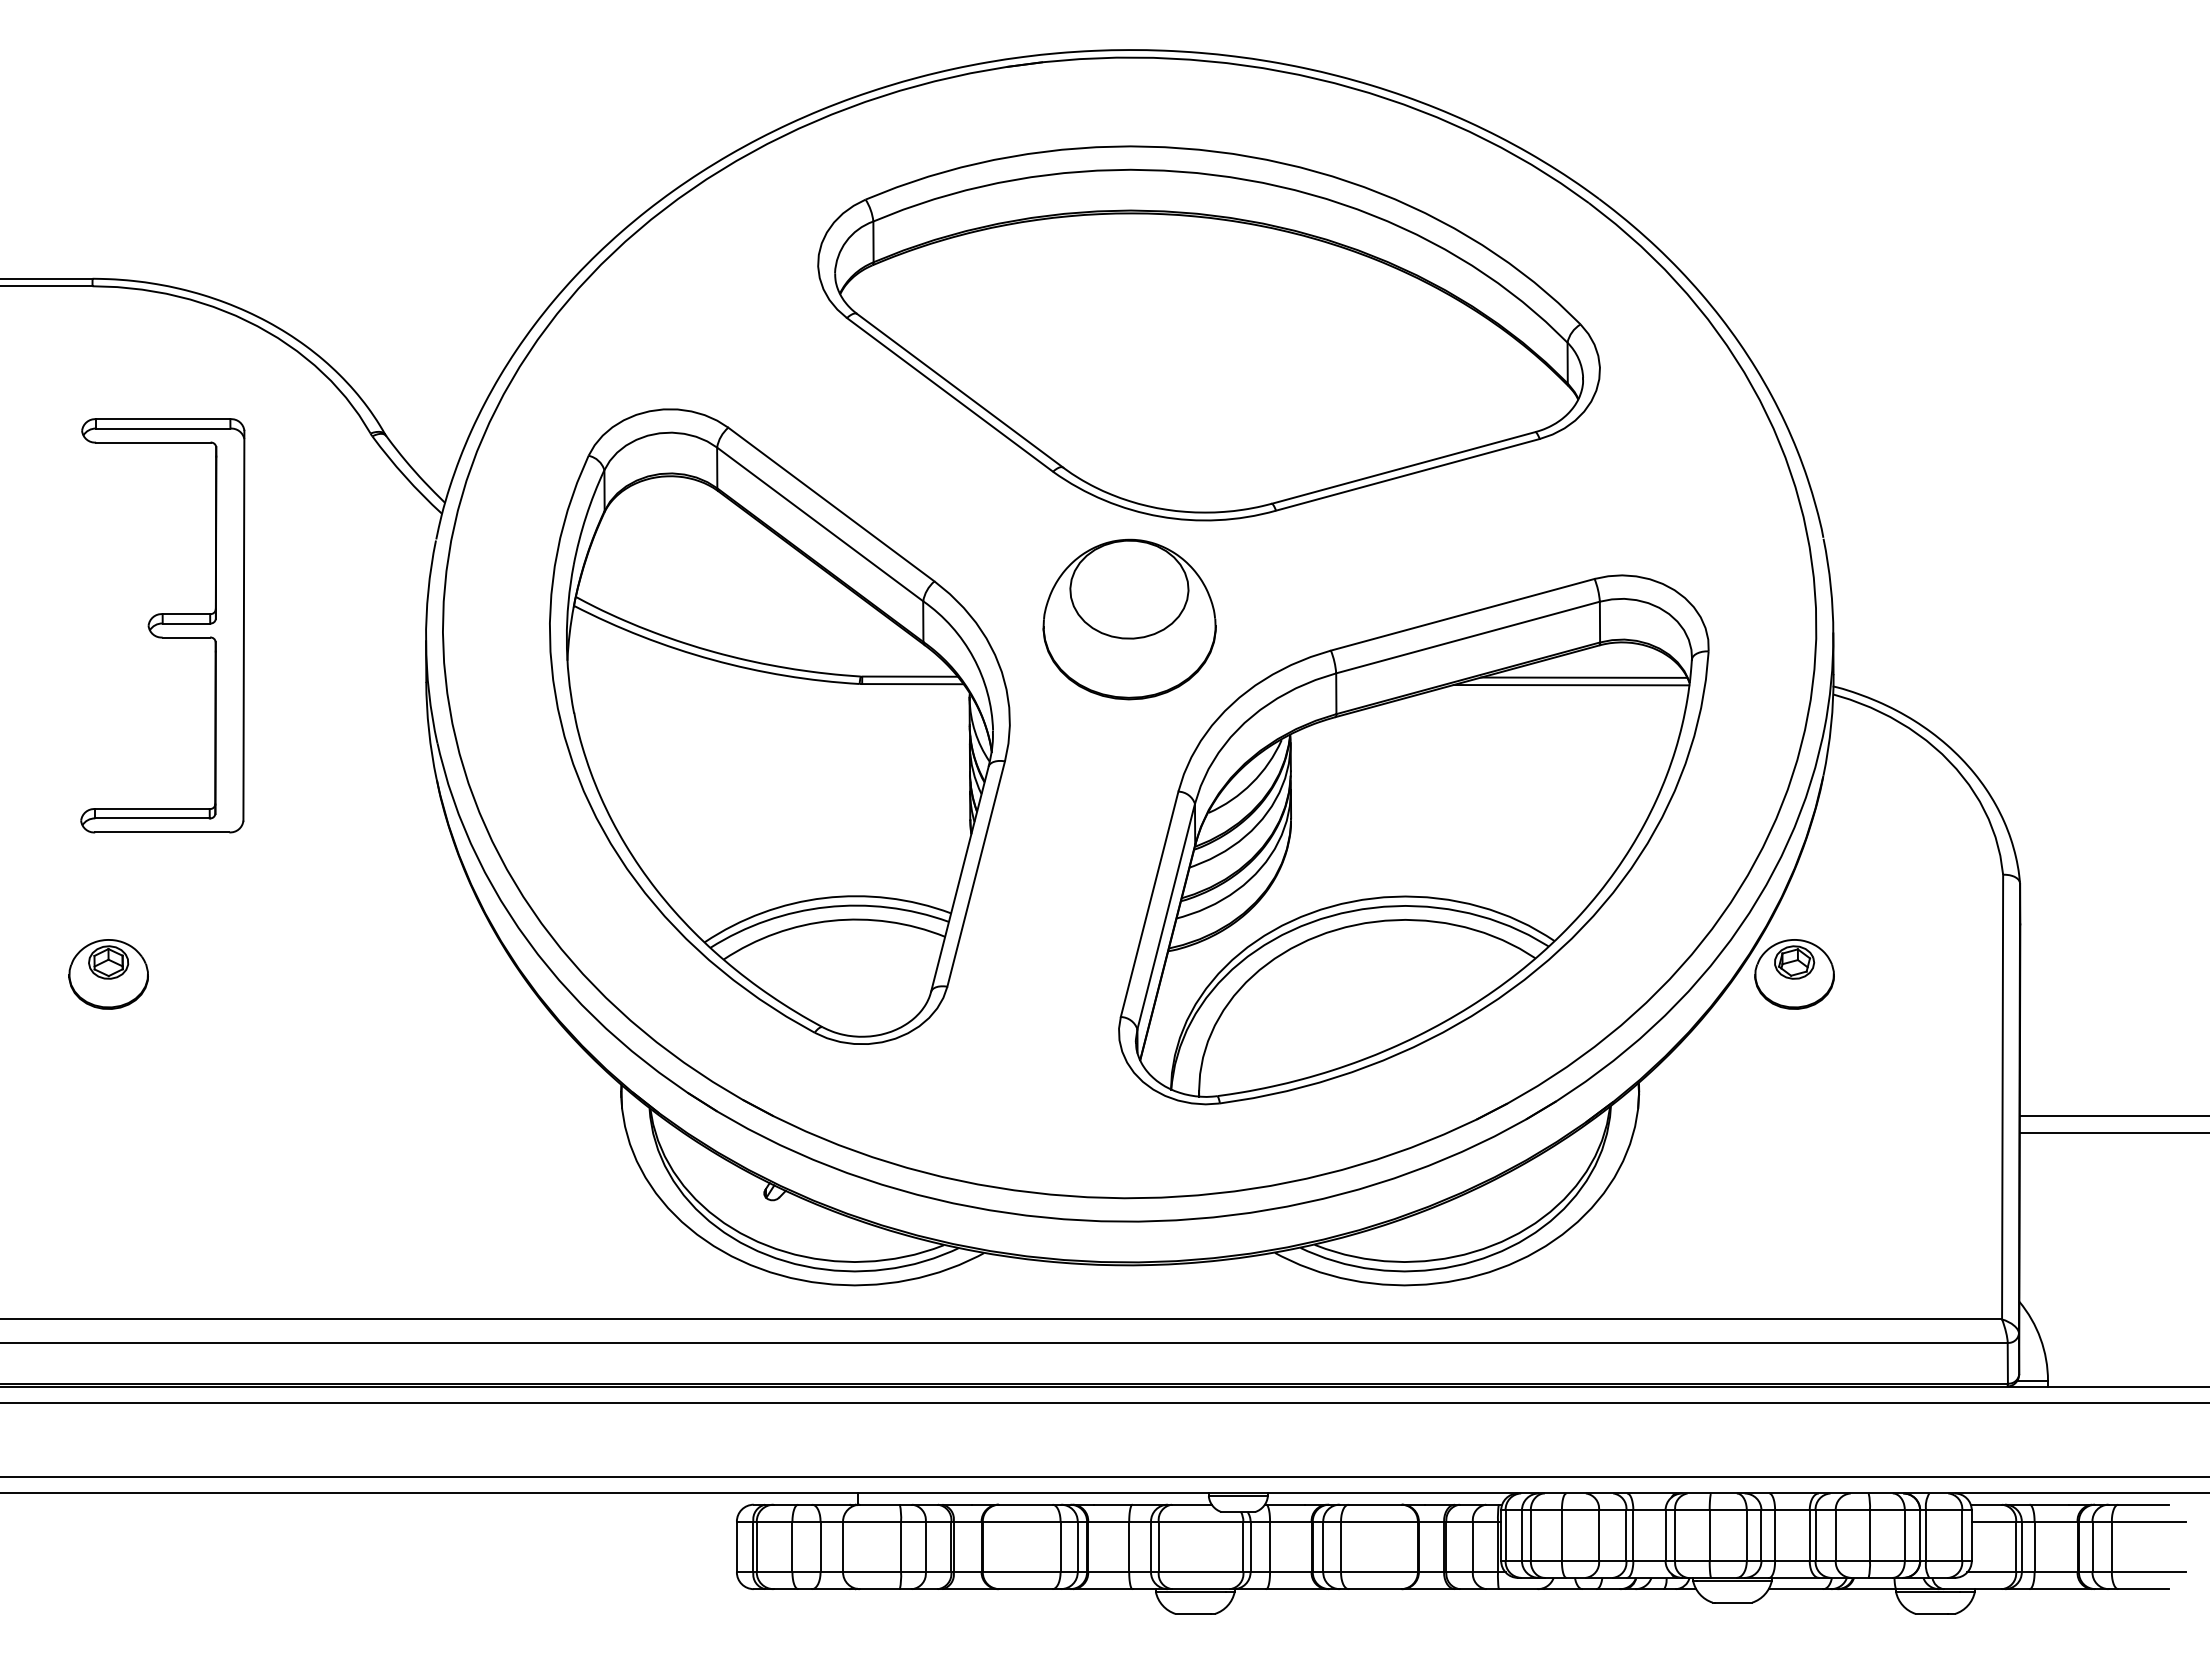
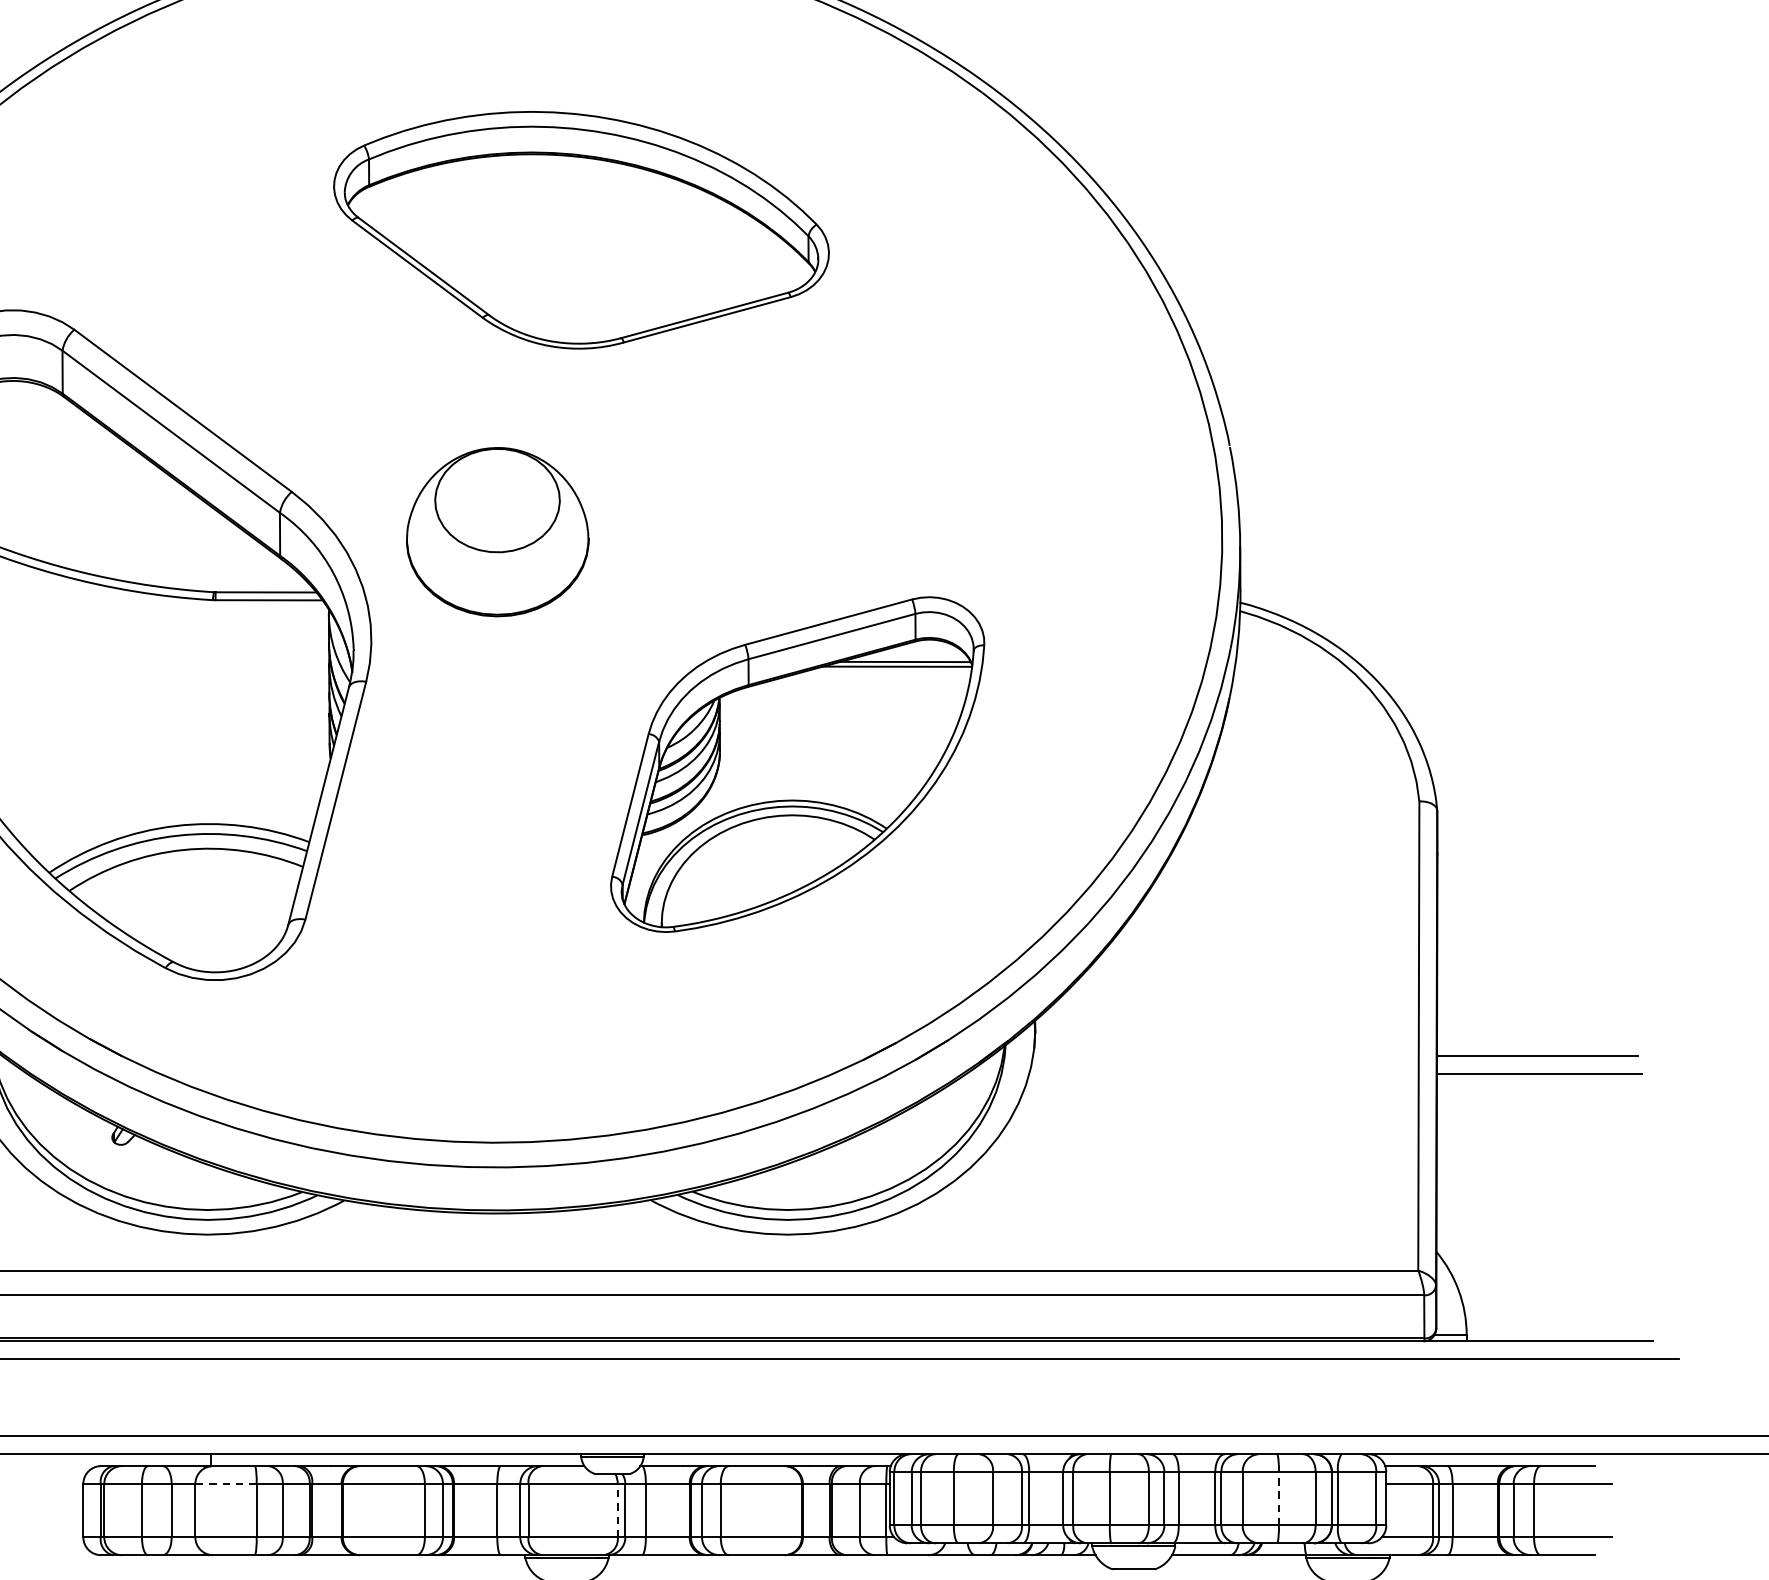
part: (1208, 333) -> (580, 230), size x0.6
part: (1413, 839) -> (797, 764), size x0.6
part: (1794, 974) -> (1199, 906), removed
line: (871, 1521) -> (225, 1483), solid -> dashed
line: (1869, 1535) -> (1278, 1498), solid -> dashed
line: (1243, 1546) -> (617, 1510), solid -> dashed

